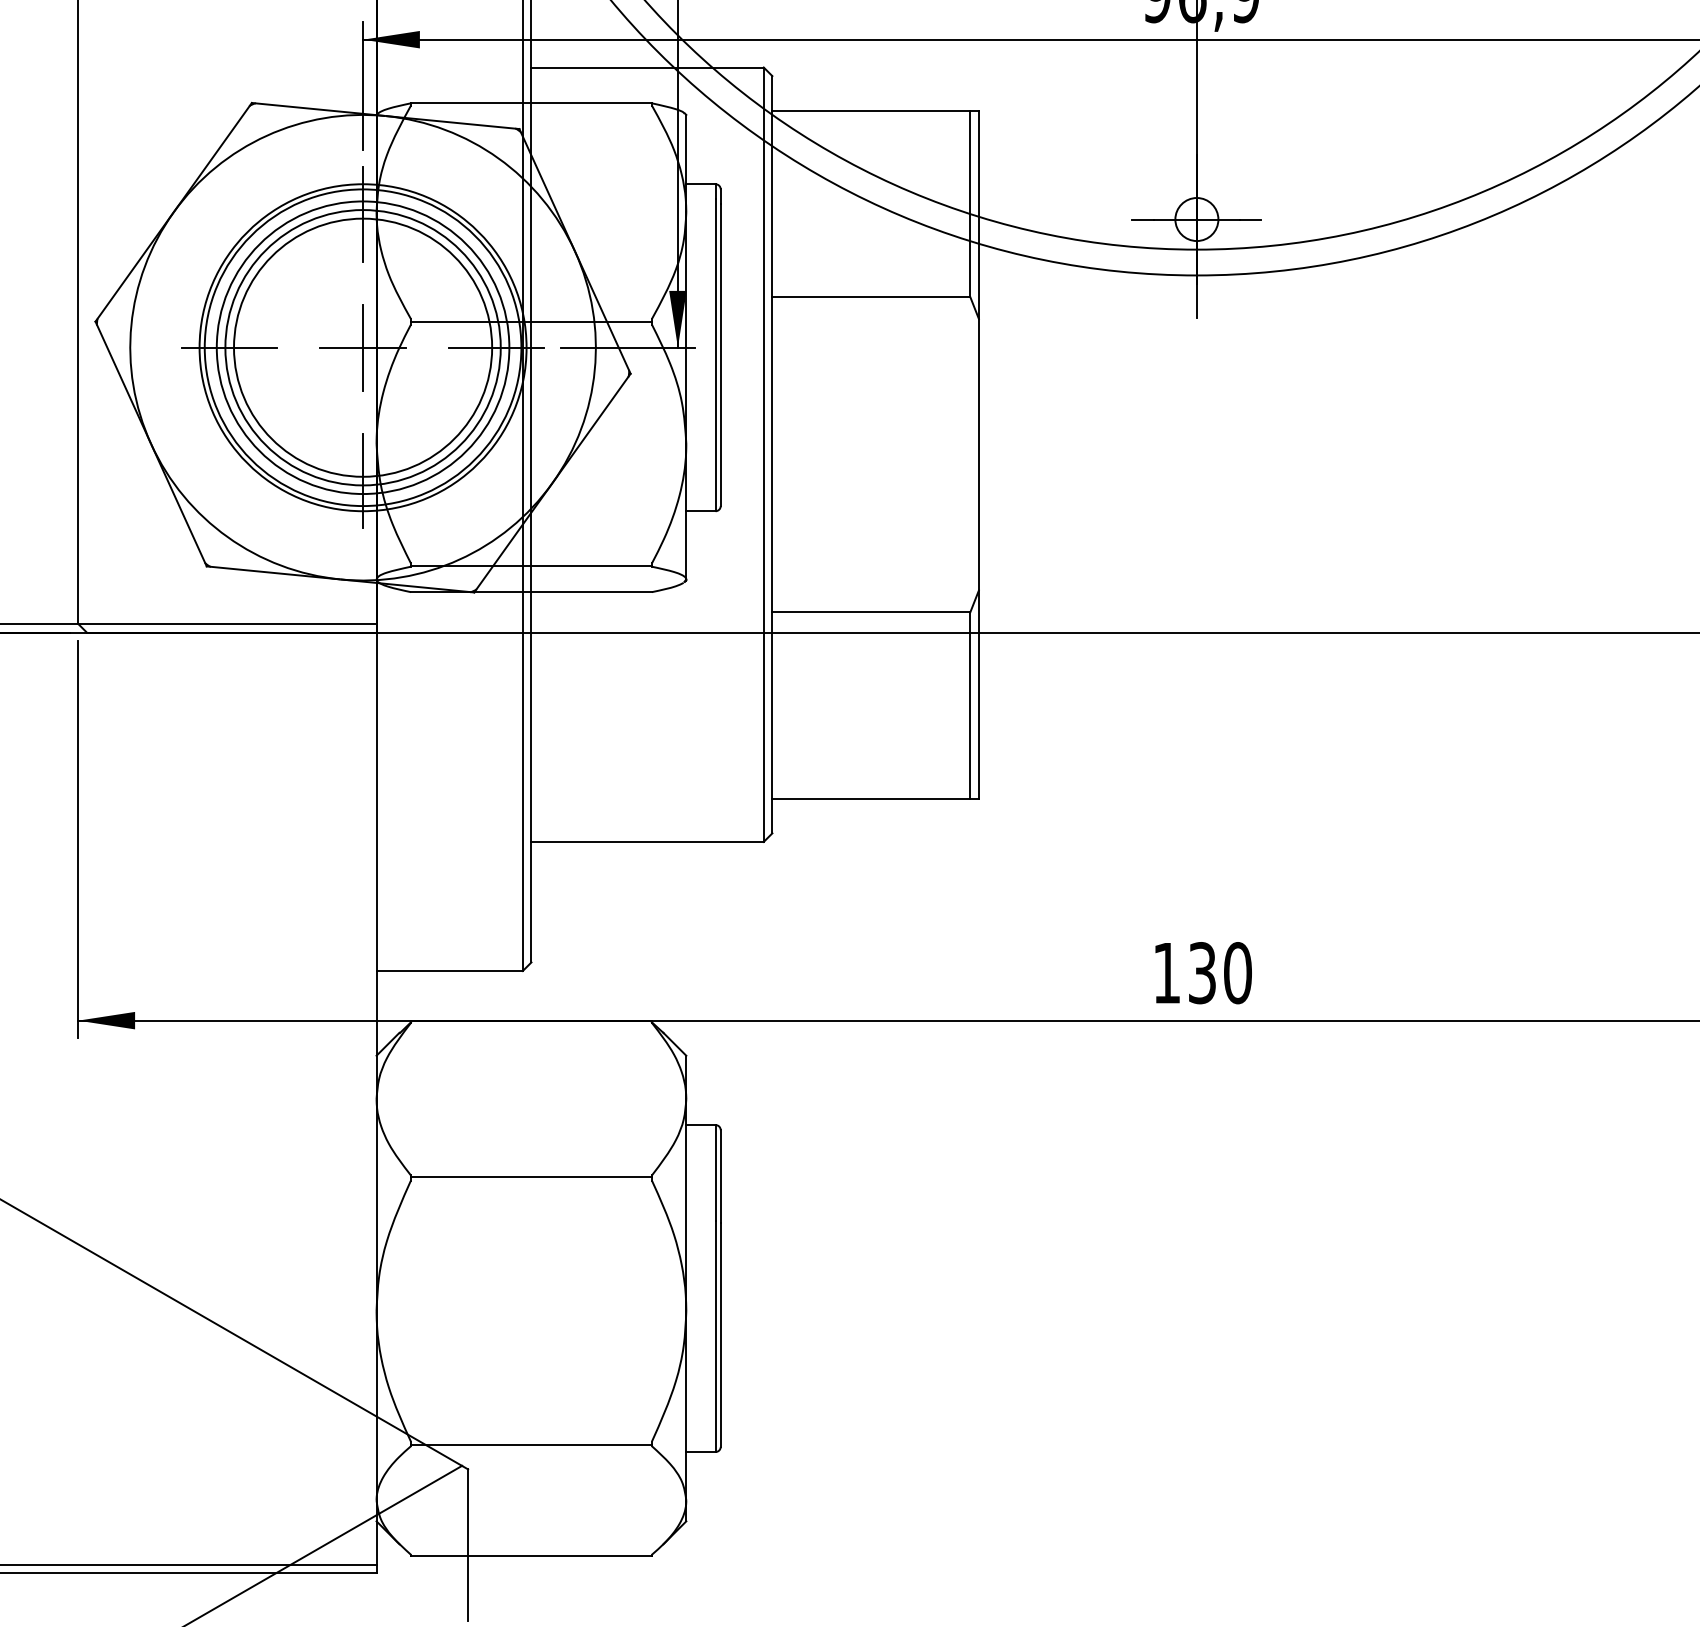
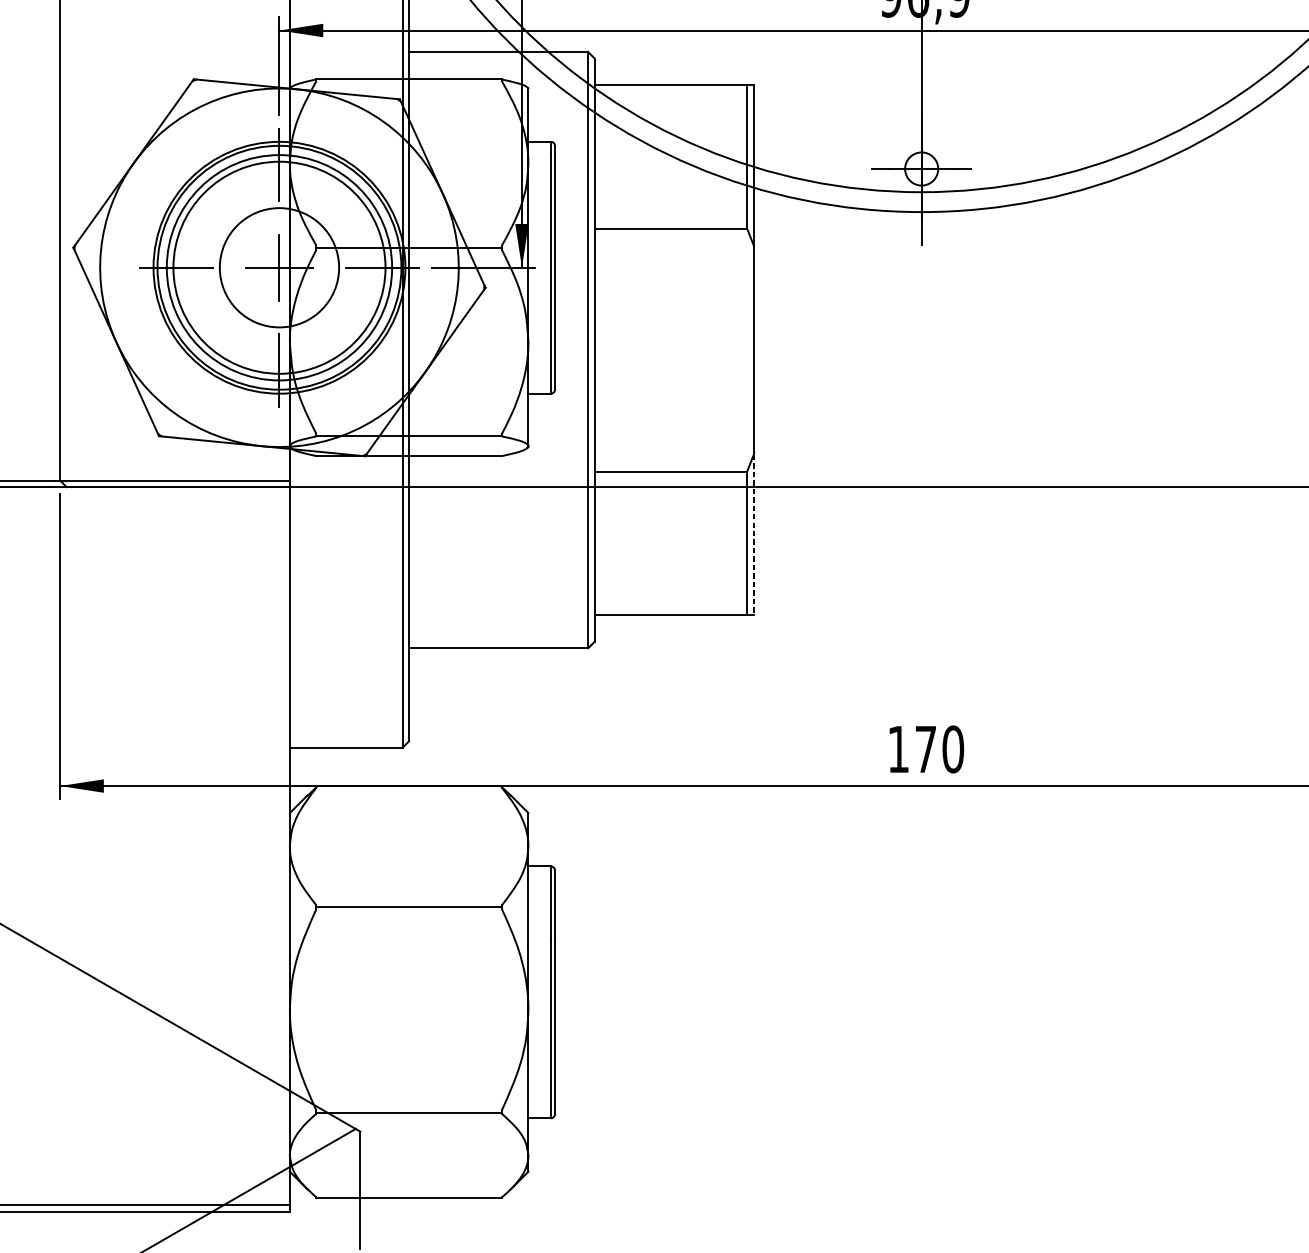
circle: (363, 347) -> (279, 267), size x0.6
line: (978, 695) -> (753, 535), solid -> dashed
text: (1202, 973) -> (925, 749), 130 -> 170

